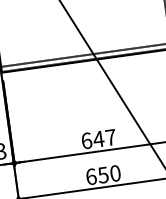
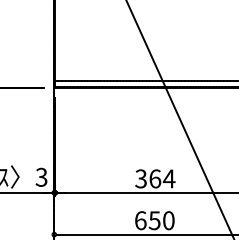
text: (98, 138) -> (155, 178), 647 -> 364

